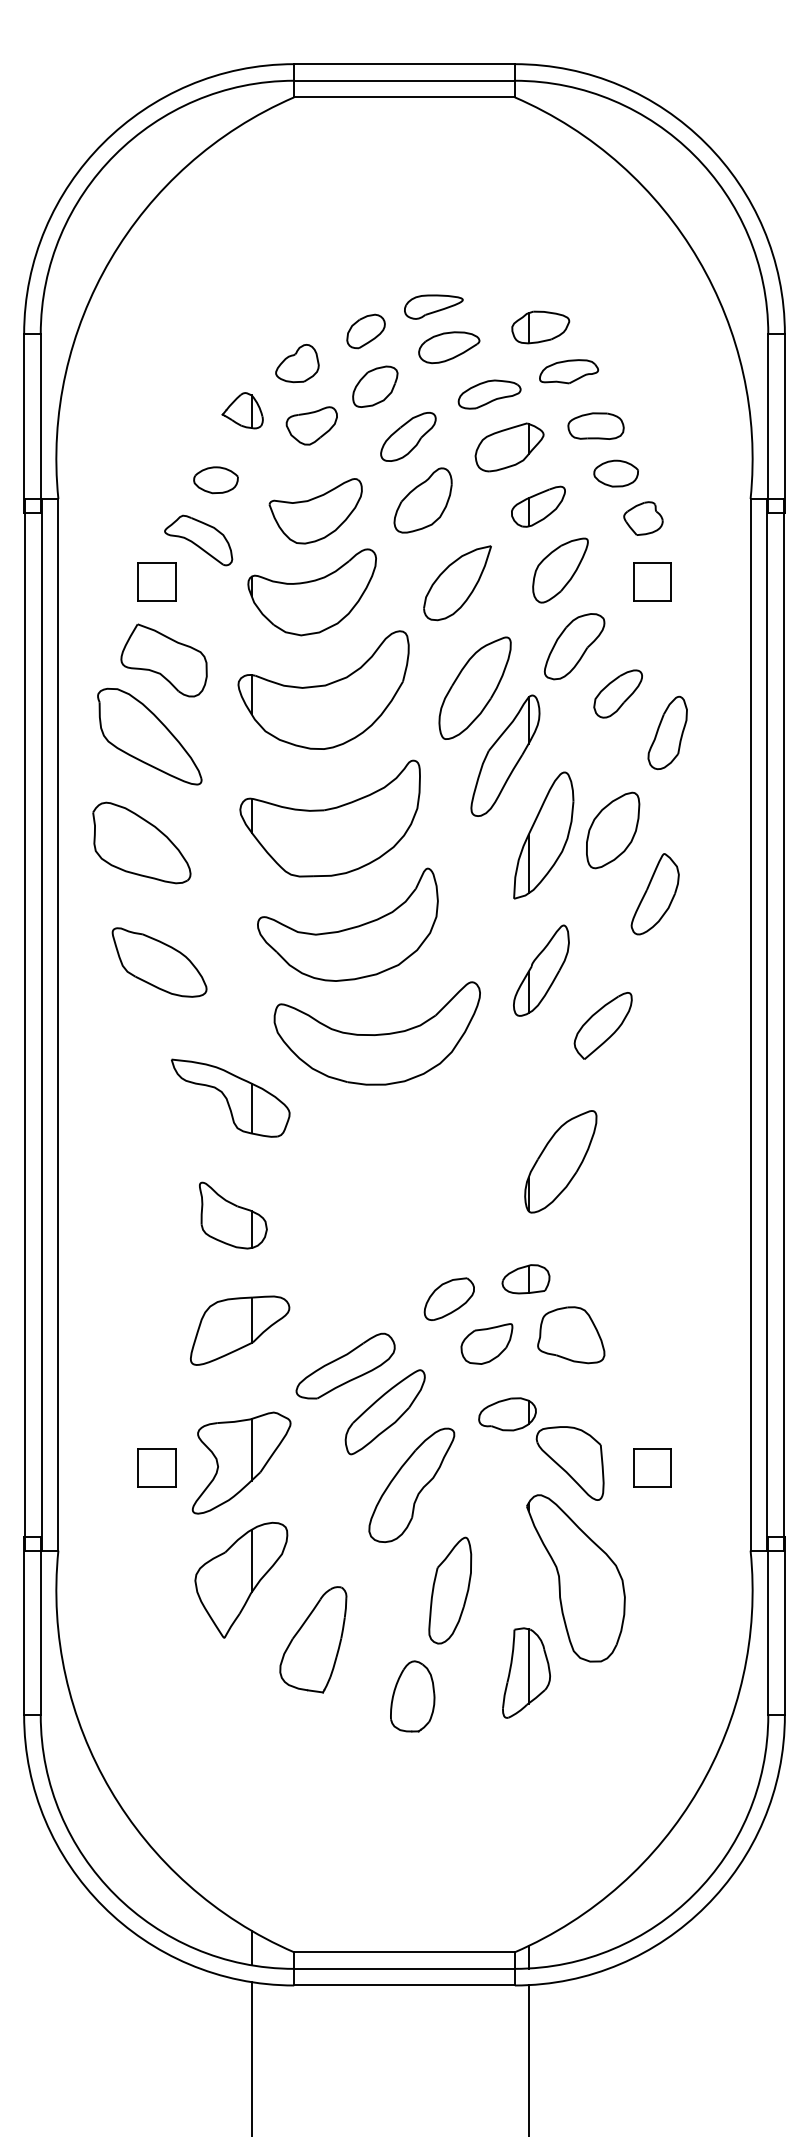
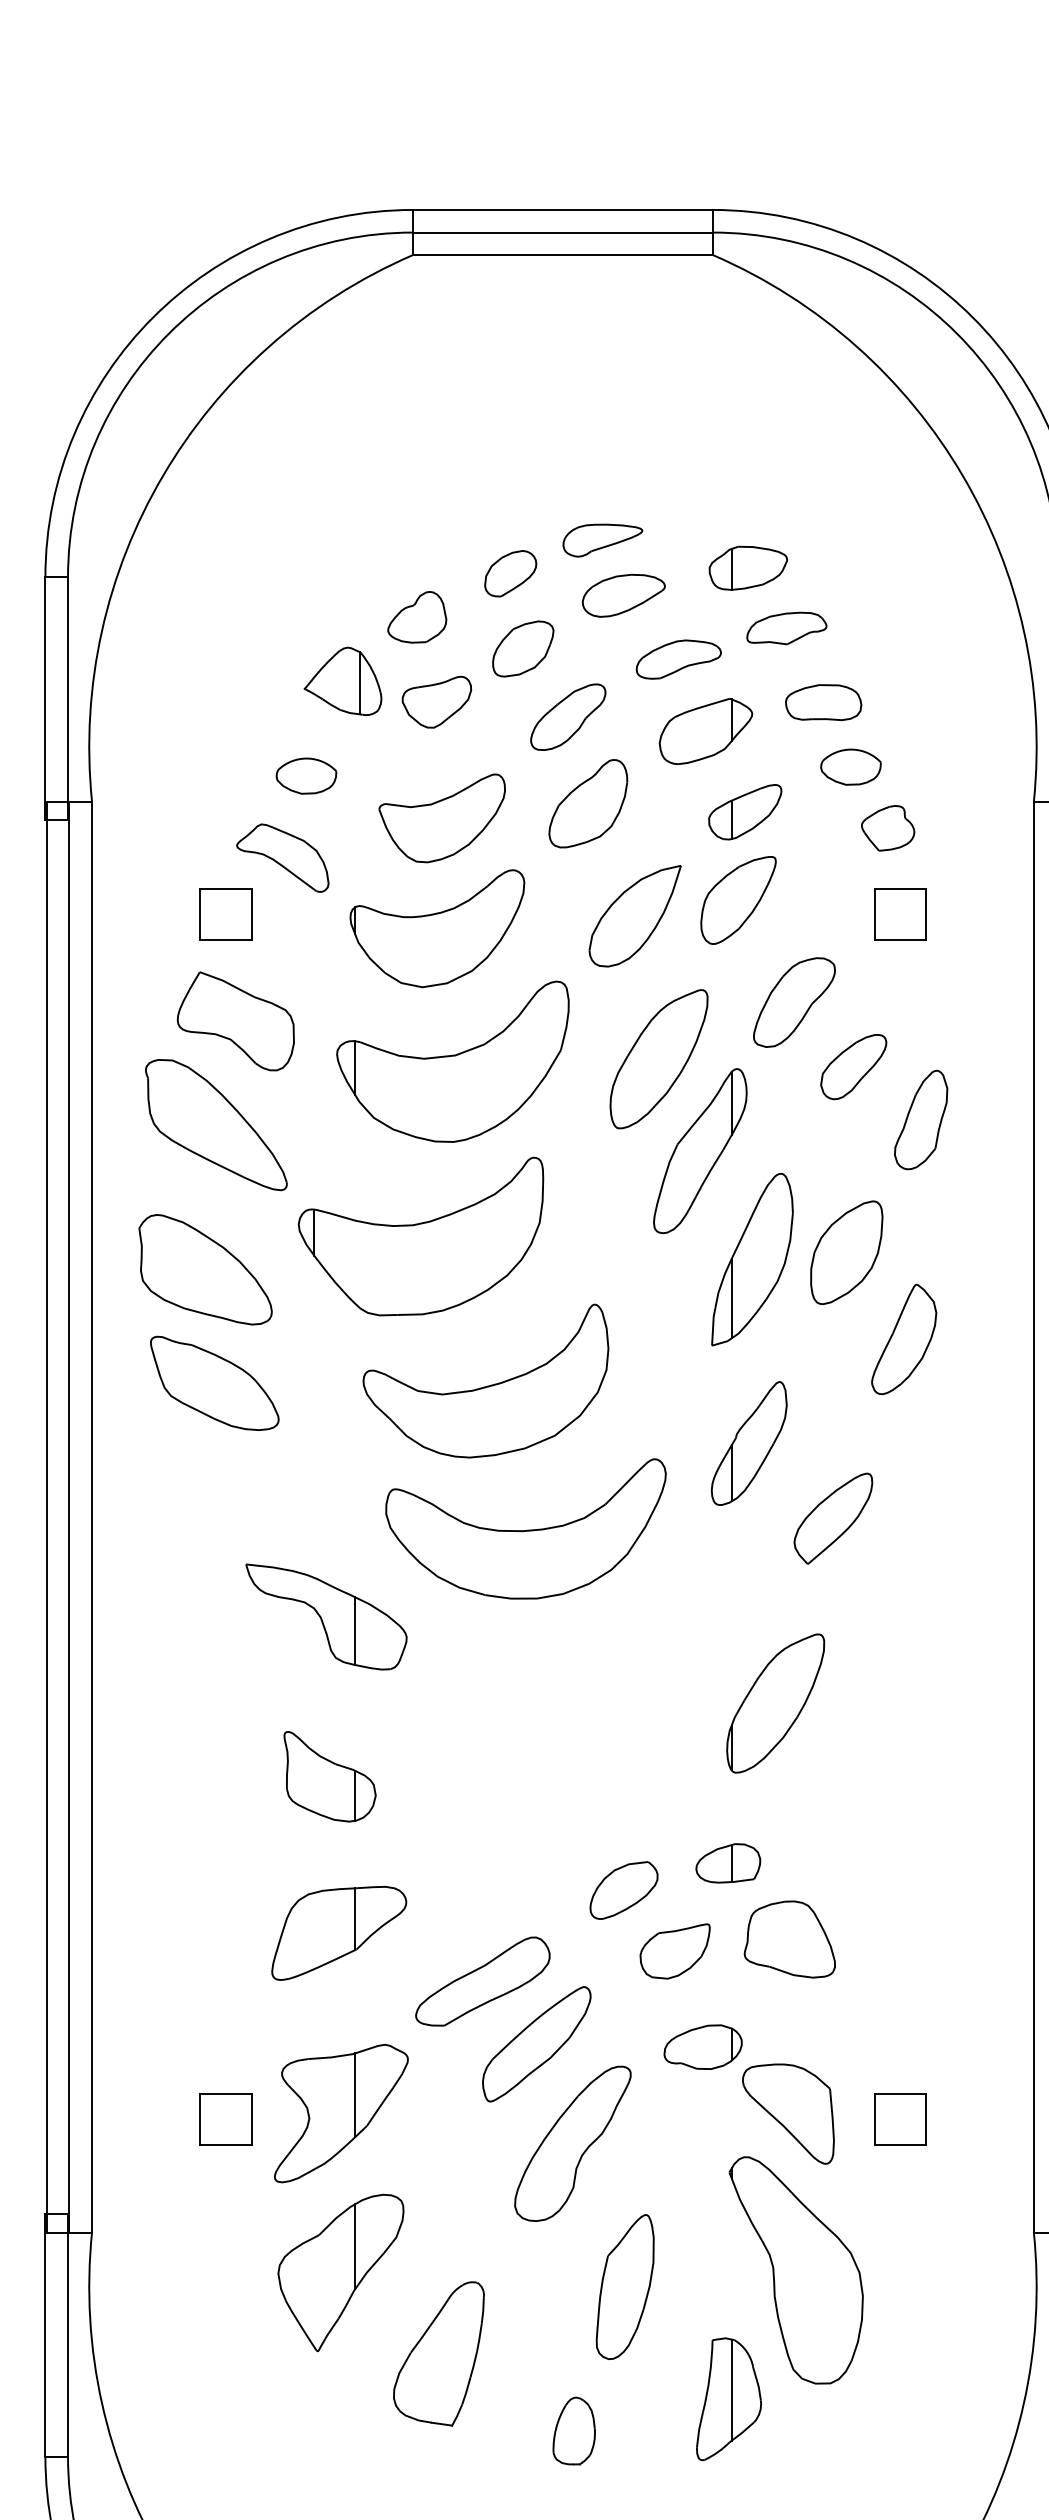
part: (242, 410) -> (342, 681), size x1.4
part: (560, 570) -> (738, 900), moved
part: (329, 818) -> (420, 1236), moved
part: (159, 962) -> (214, 1383), moved
part: (412, 1696) -> (573, 2431), size x0.7

